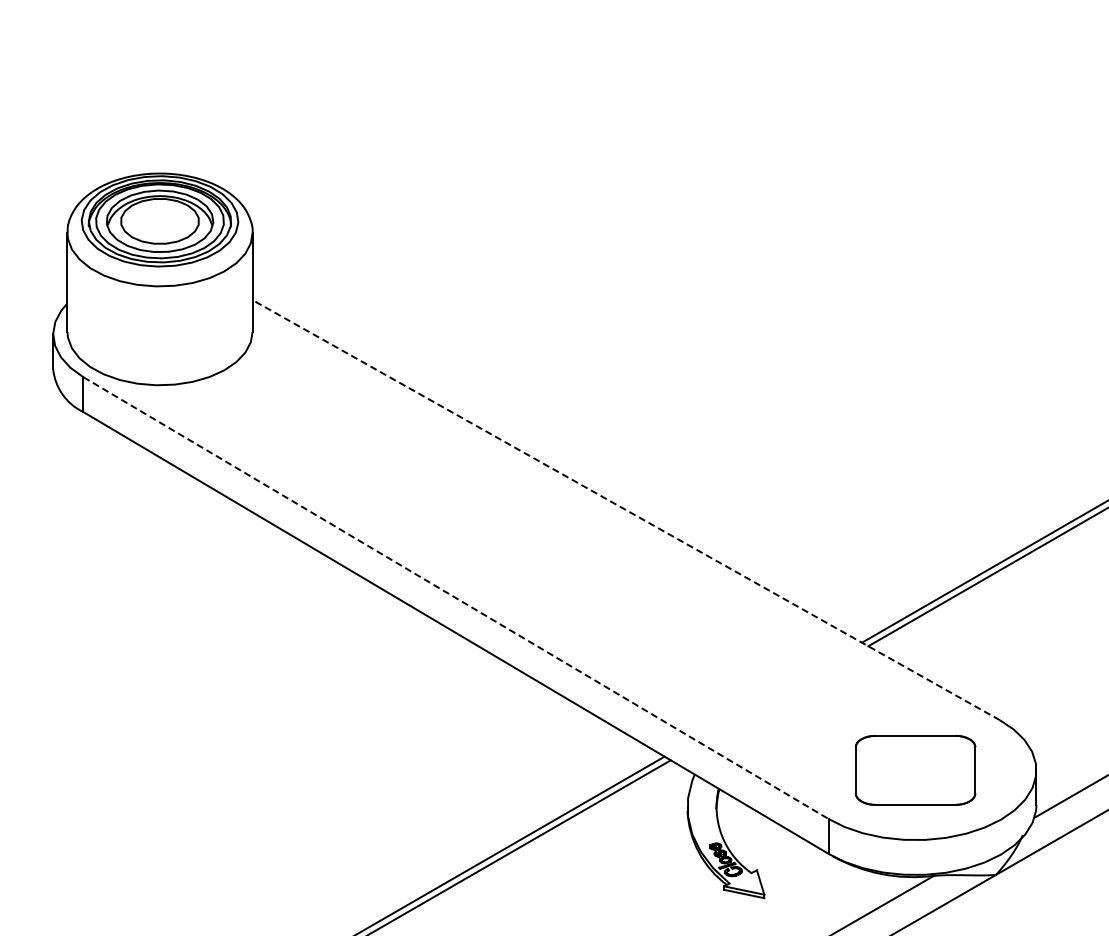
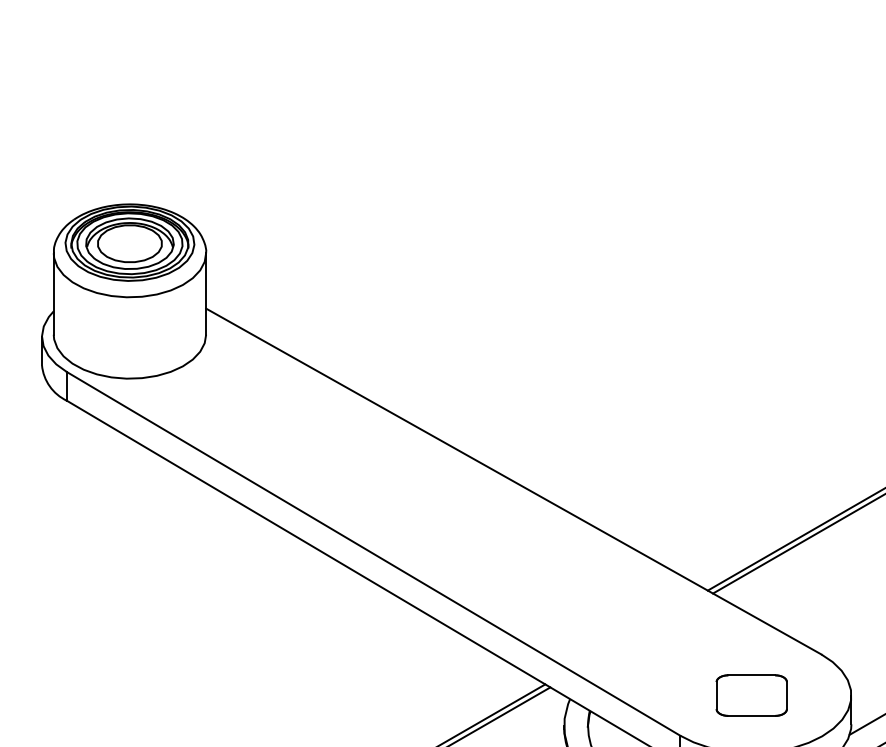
line: (626, 510) -> (513, 481), dashed -> solid
line: (456, 598) -> (374, 554), dashed -> solid
part: (914, 769) -> (751, 694), size x0.71

